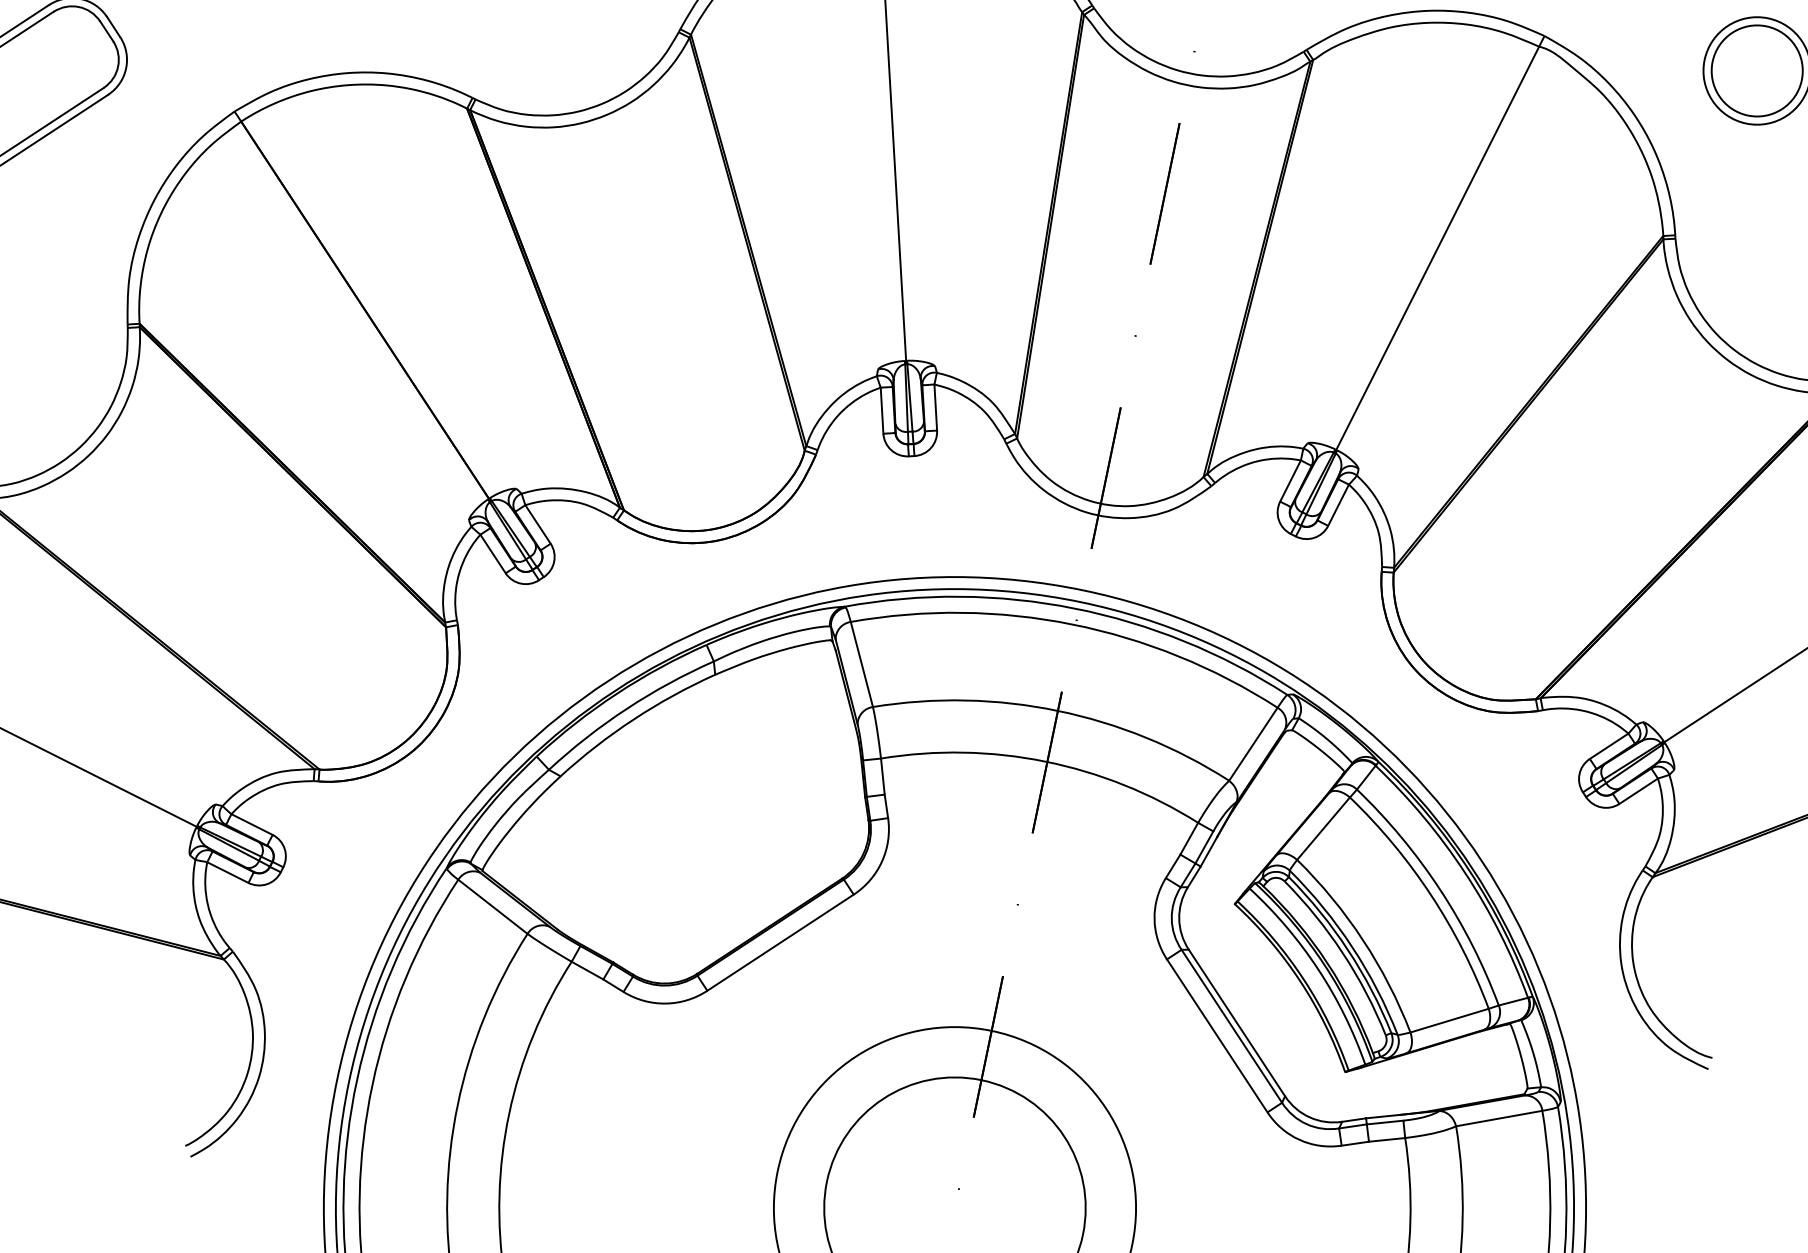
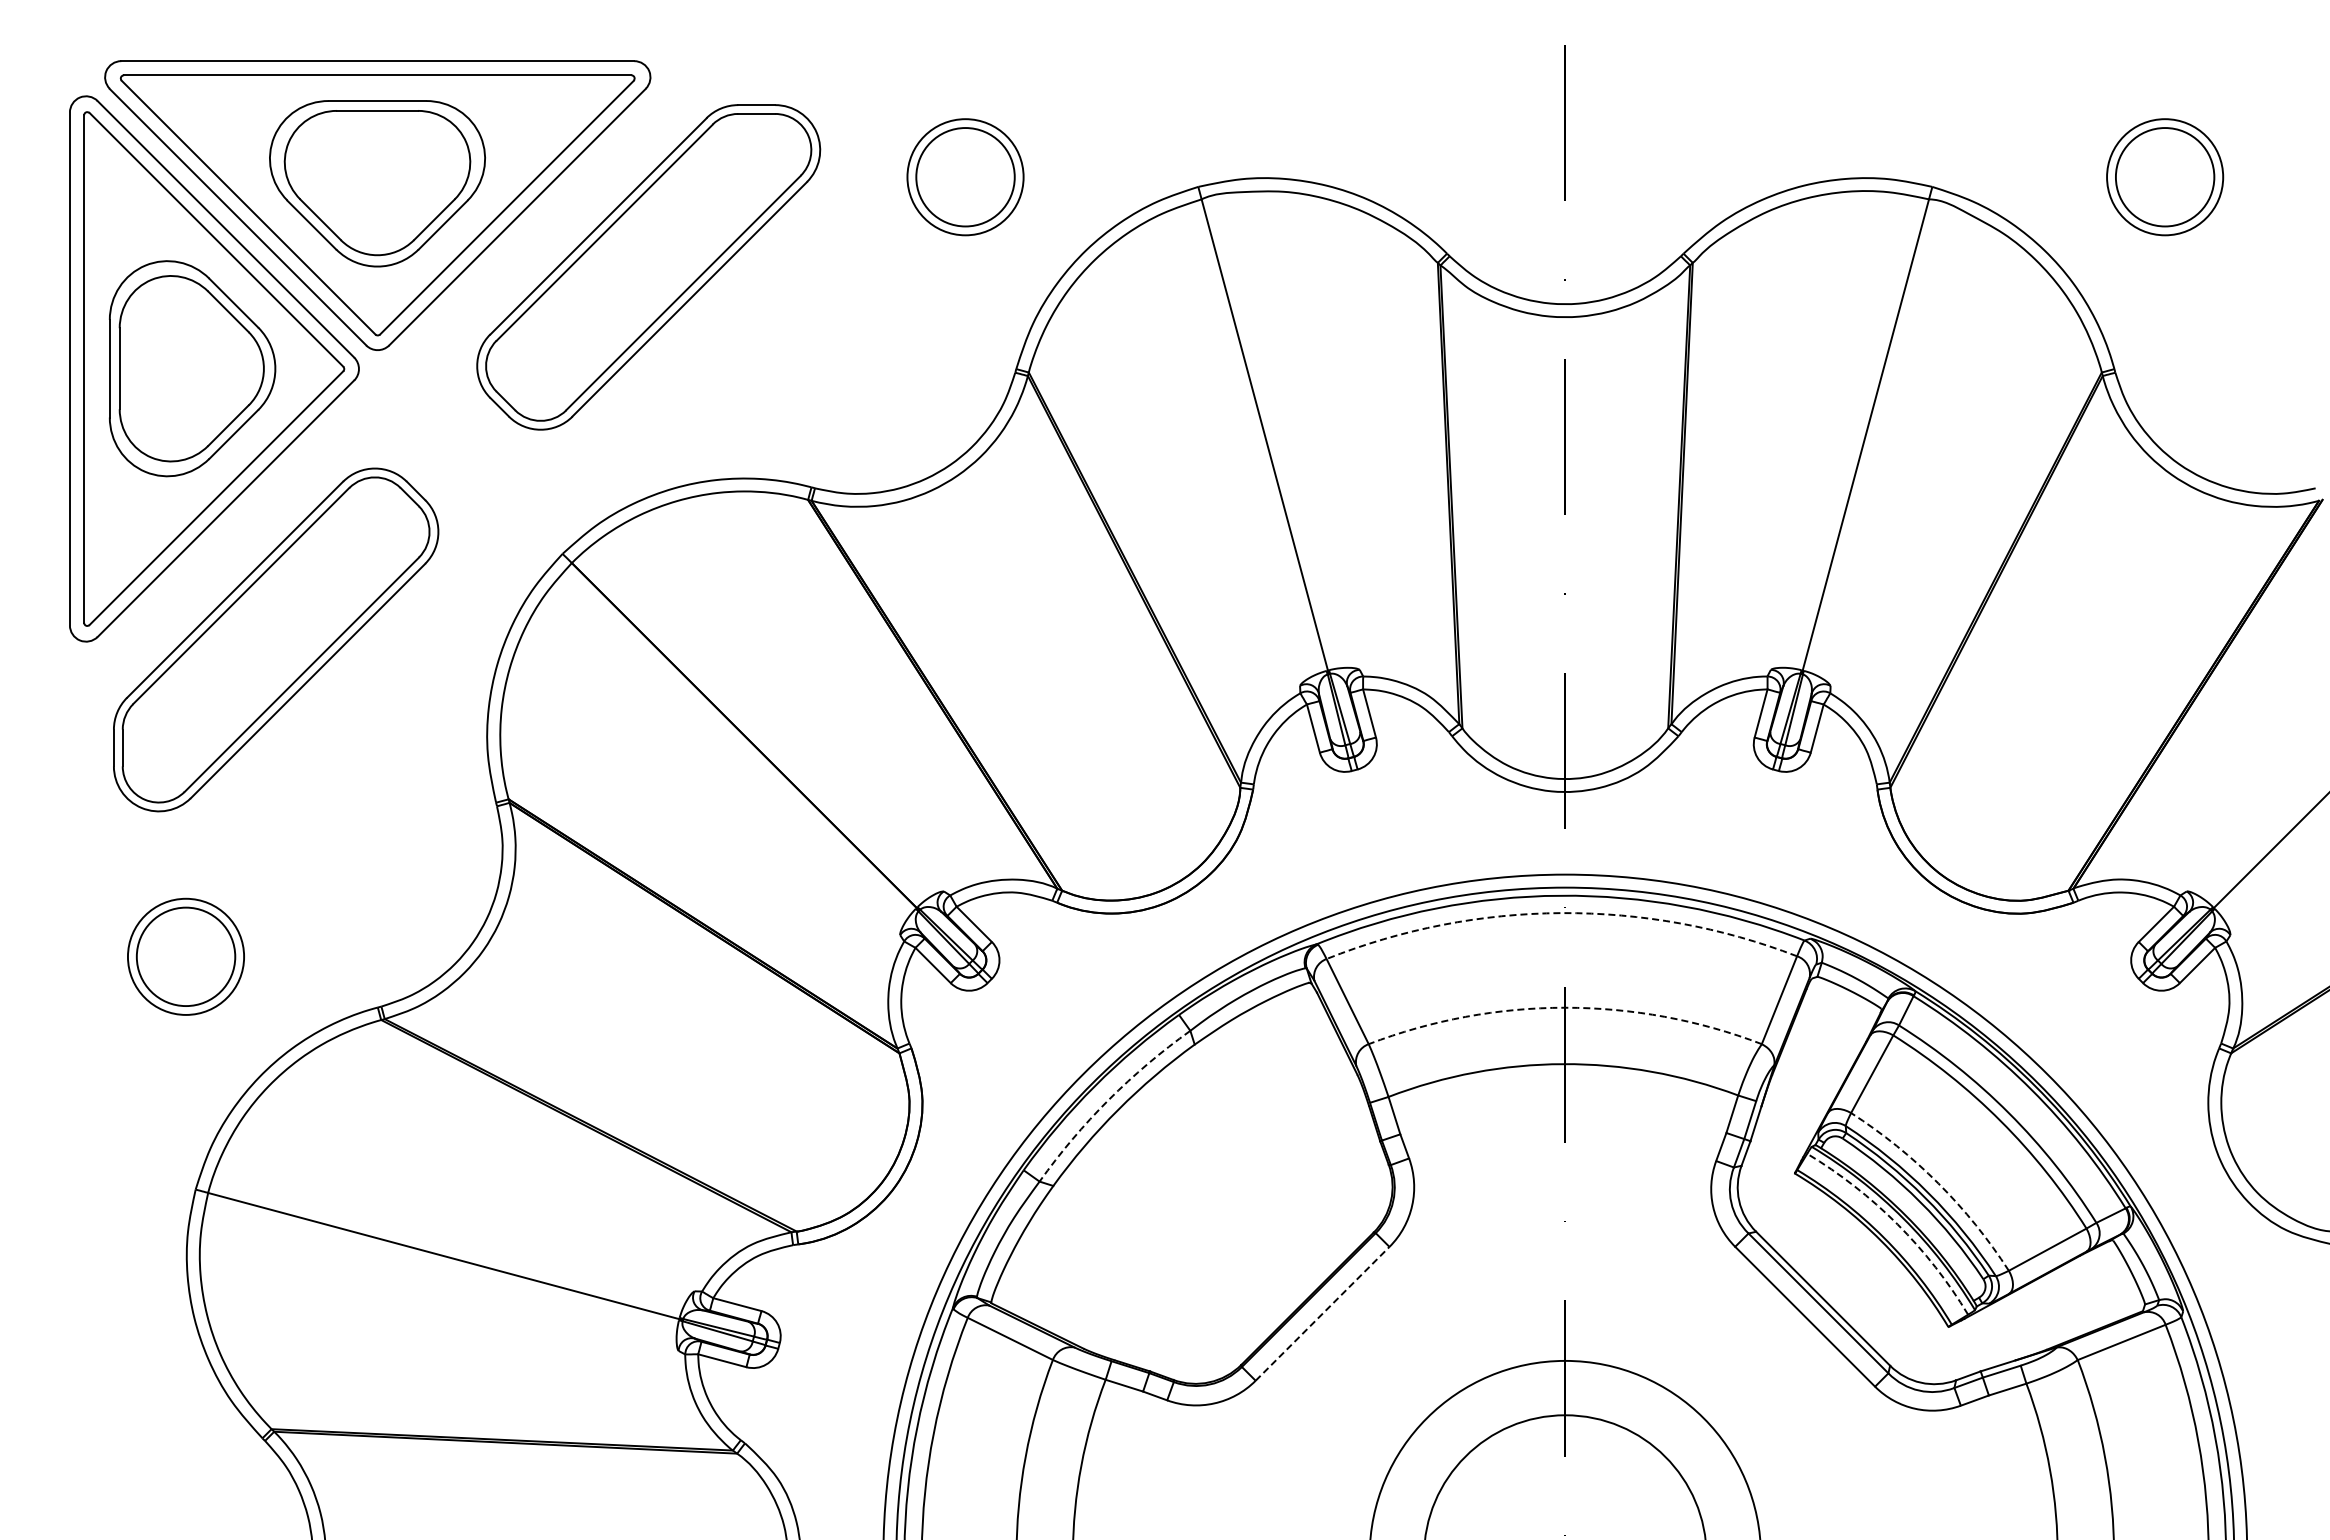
arc: (1072, 624) -> (1561, 913), solid -> dashed
arc: (626, 708) -> (1108, 1099), solid -> dashed
arc: (1058, 710) -> (1565, 1007), solid -> dashed
arc: (1363, 940) -> (1938, 1183), solid -> dashed
line: (780, 942) -> (1322, 1313), solid -> dashed
arc: (1318, 969) -> (1897, 1224), solid -> dashed

